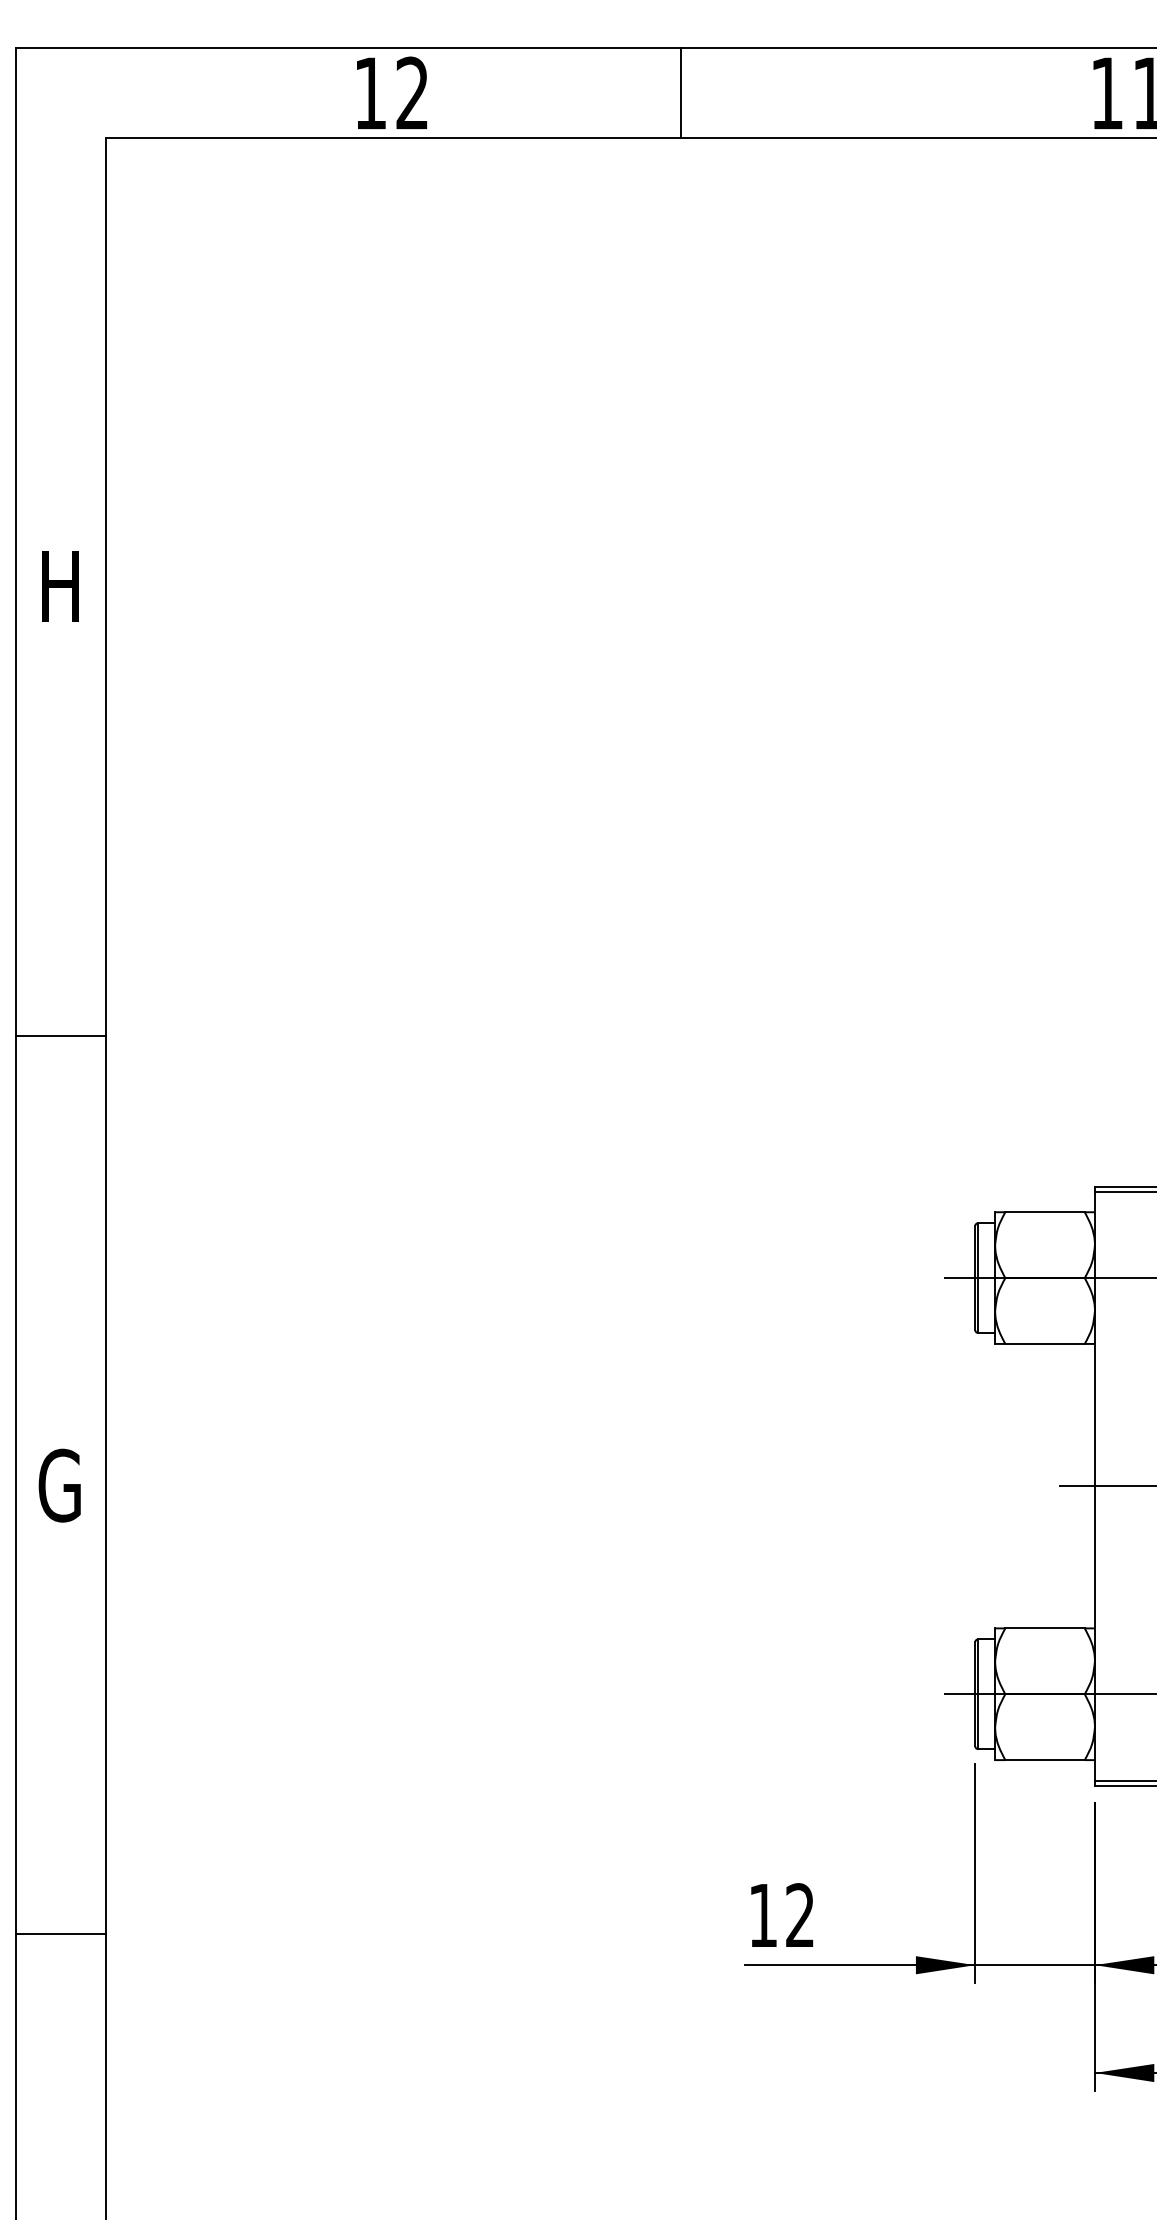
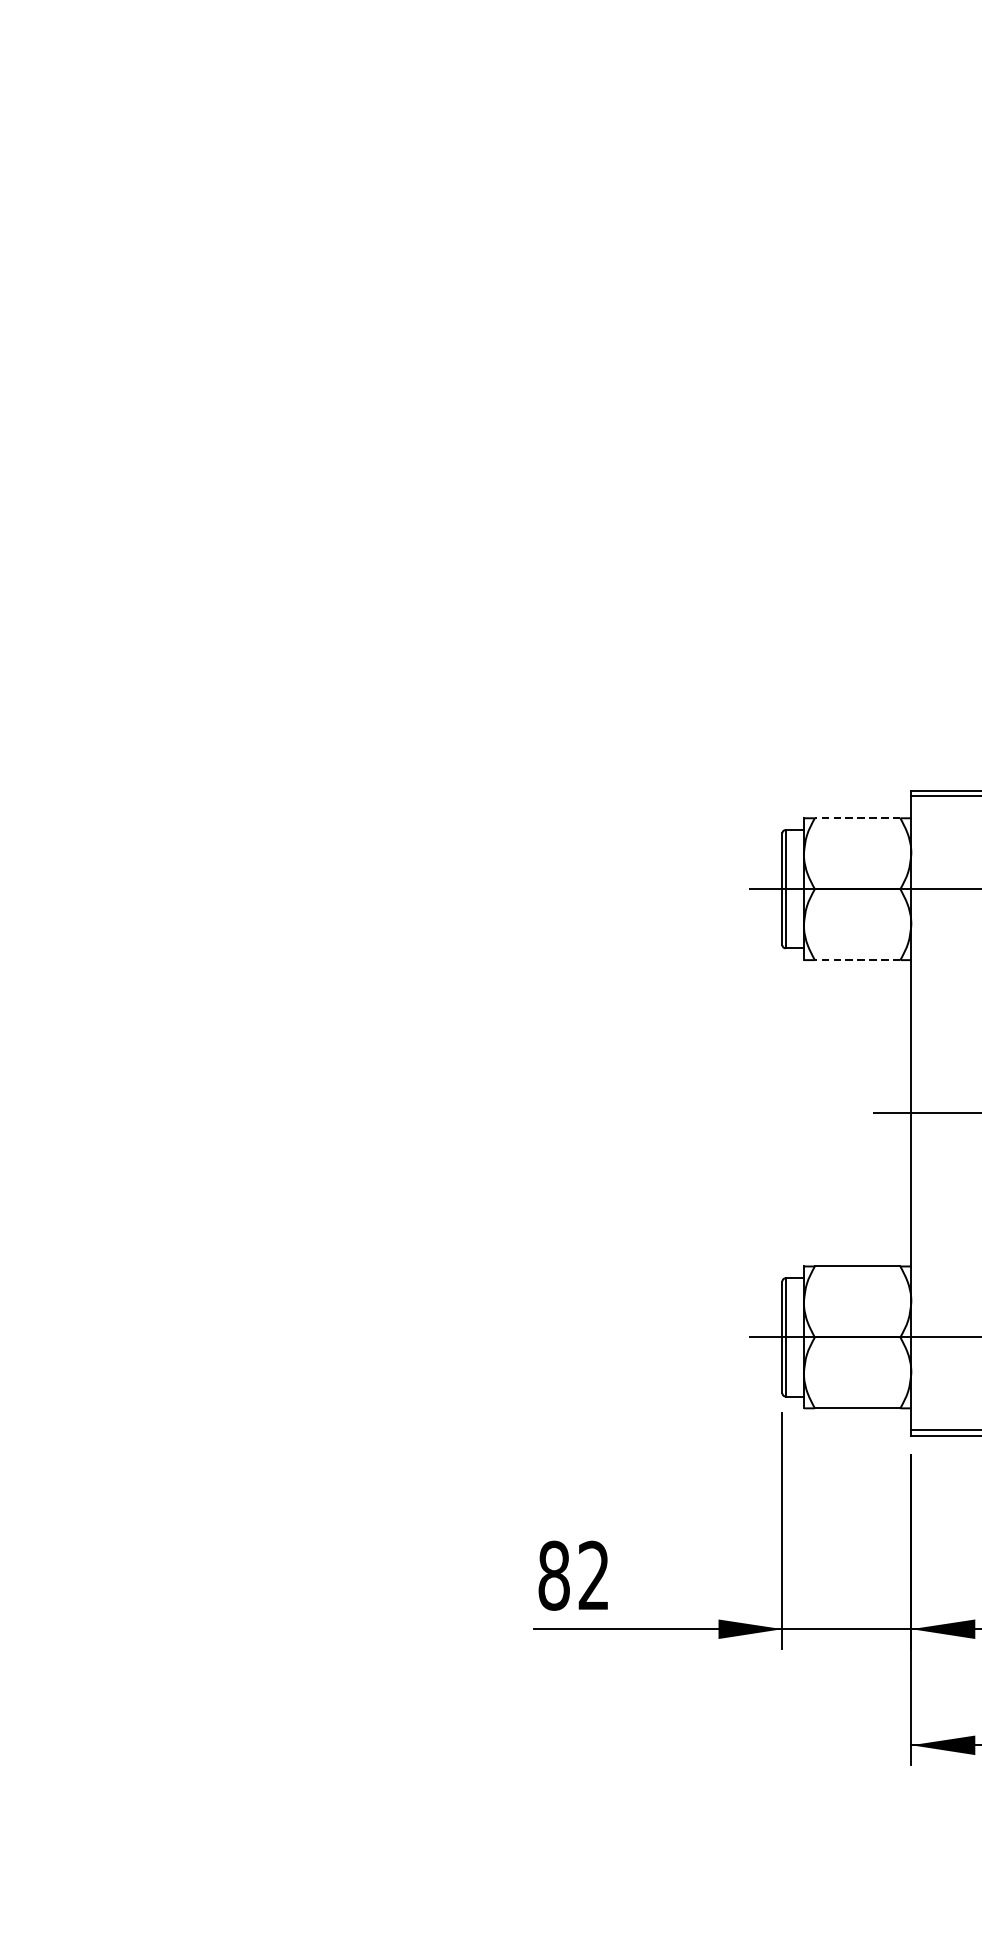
line: (1045, 1212) -> (858, 818), solid -> dashed
line: (1045, 1343) -> (858, 959), solid -> dashed
text: (762, 1915) -> (553, 1575), 12 -> 82

